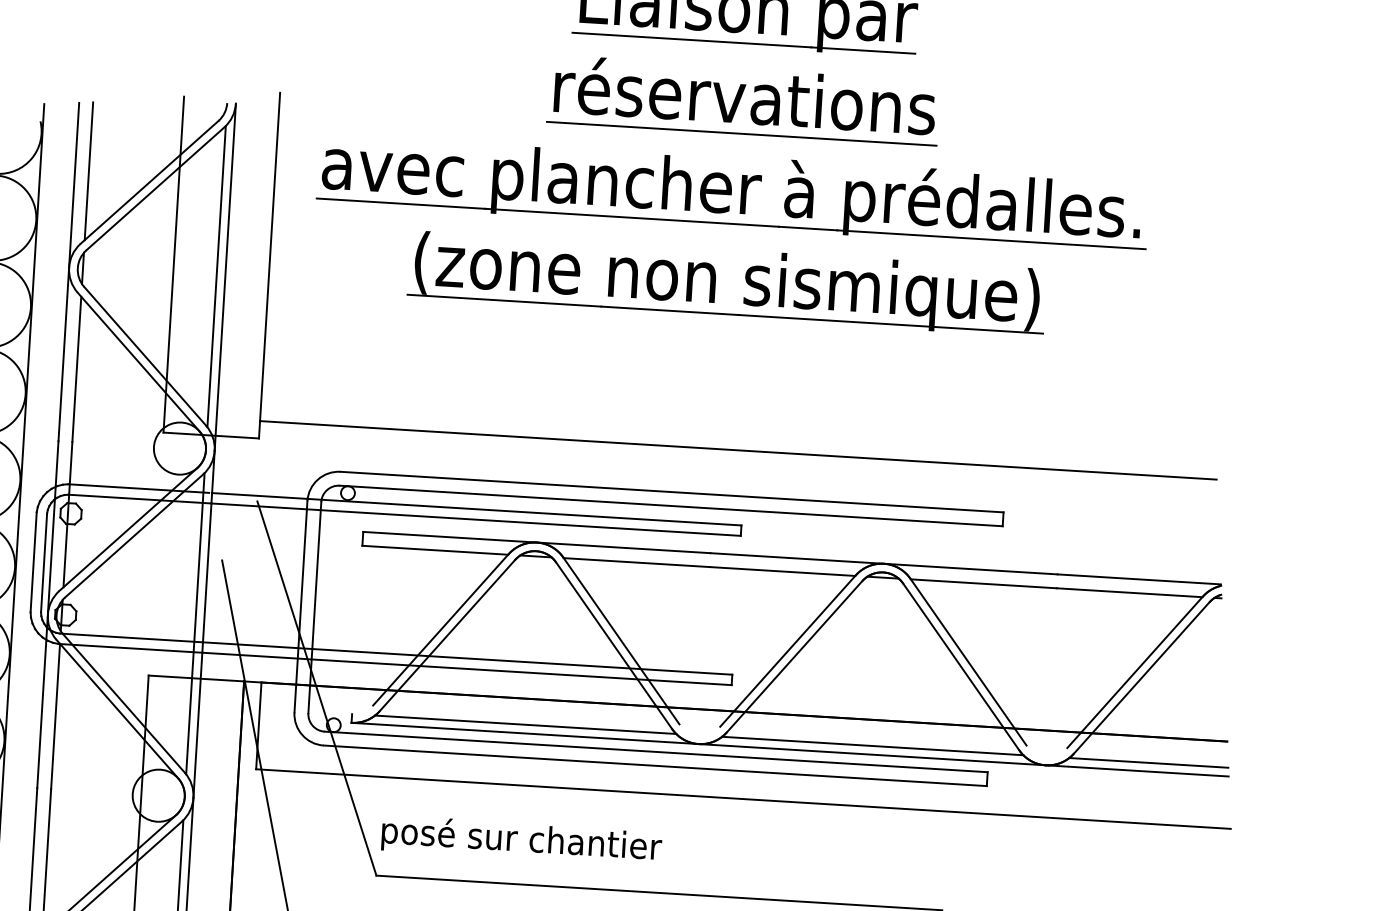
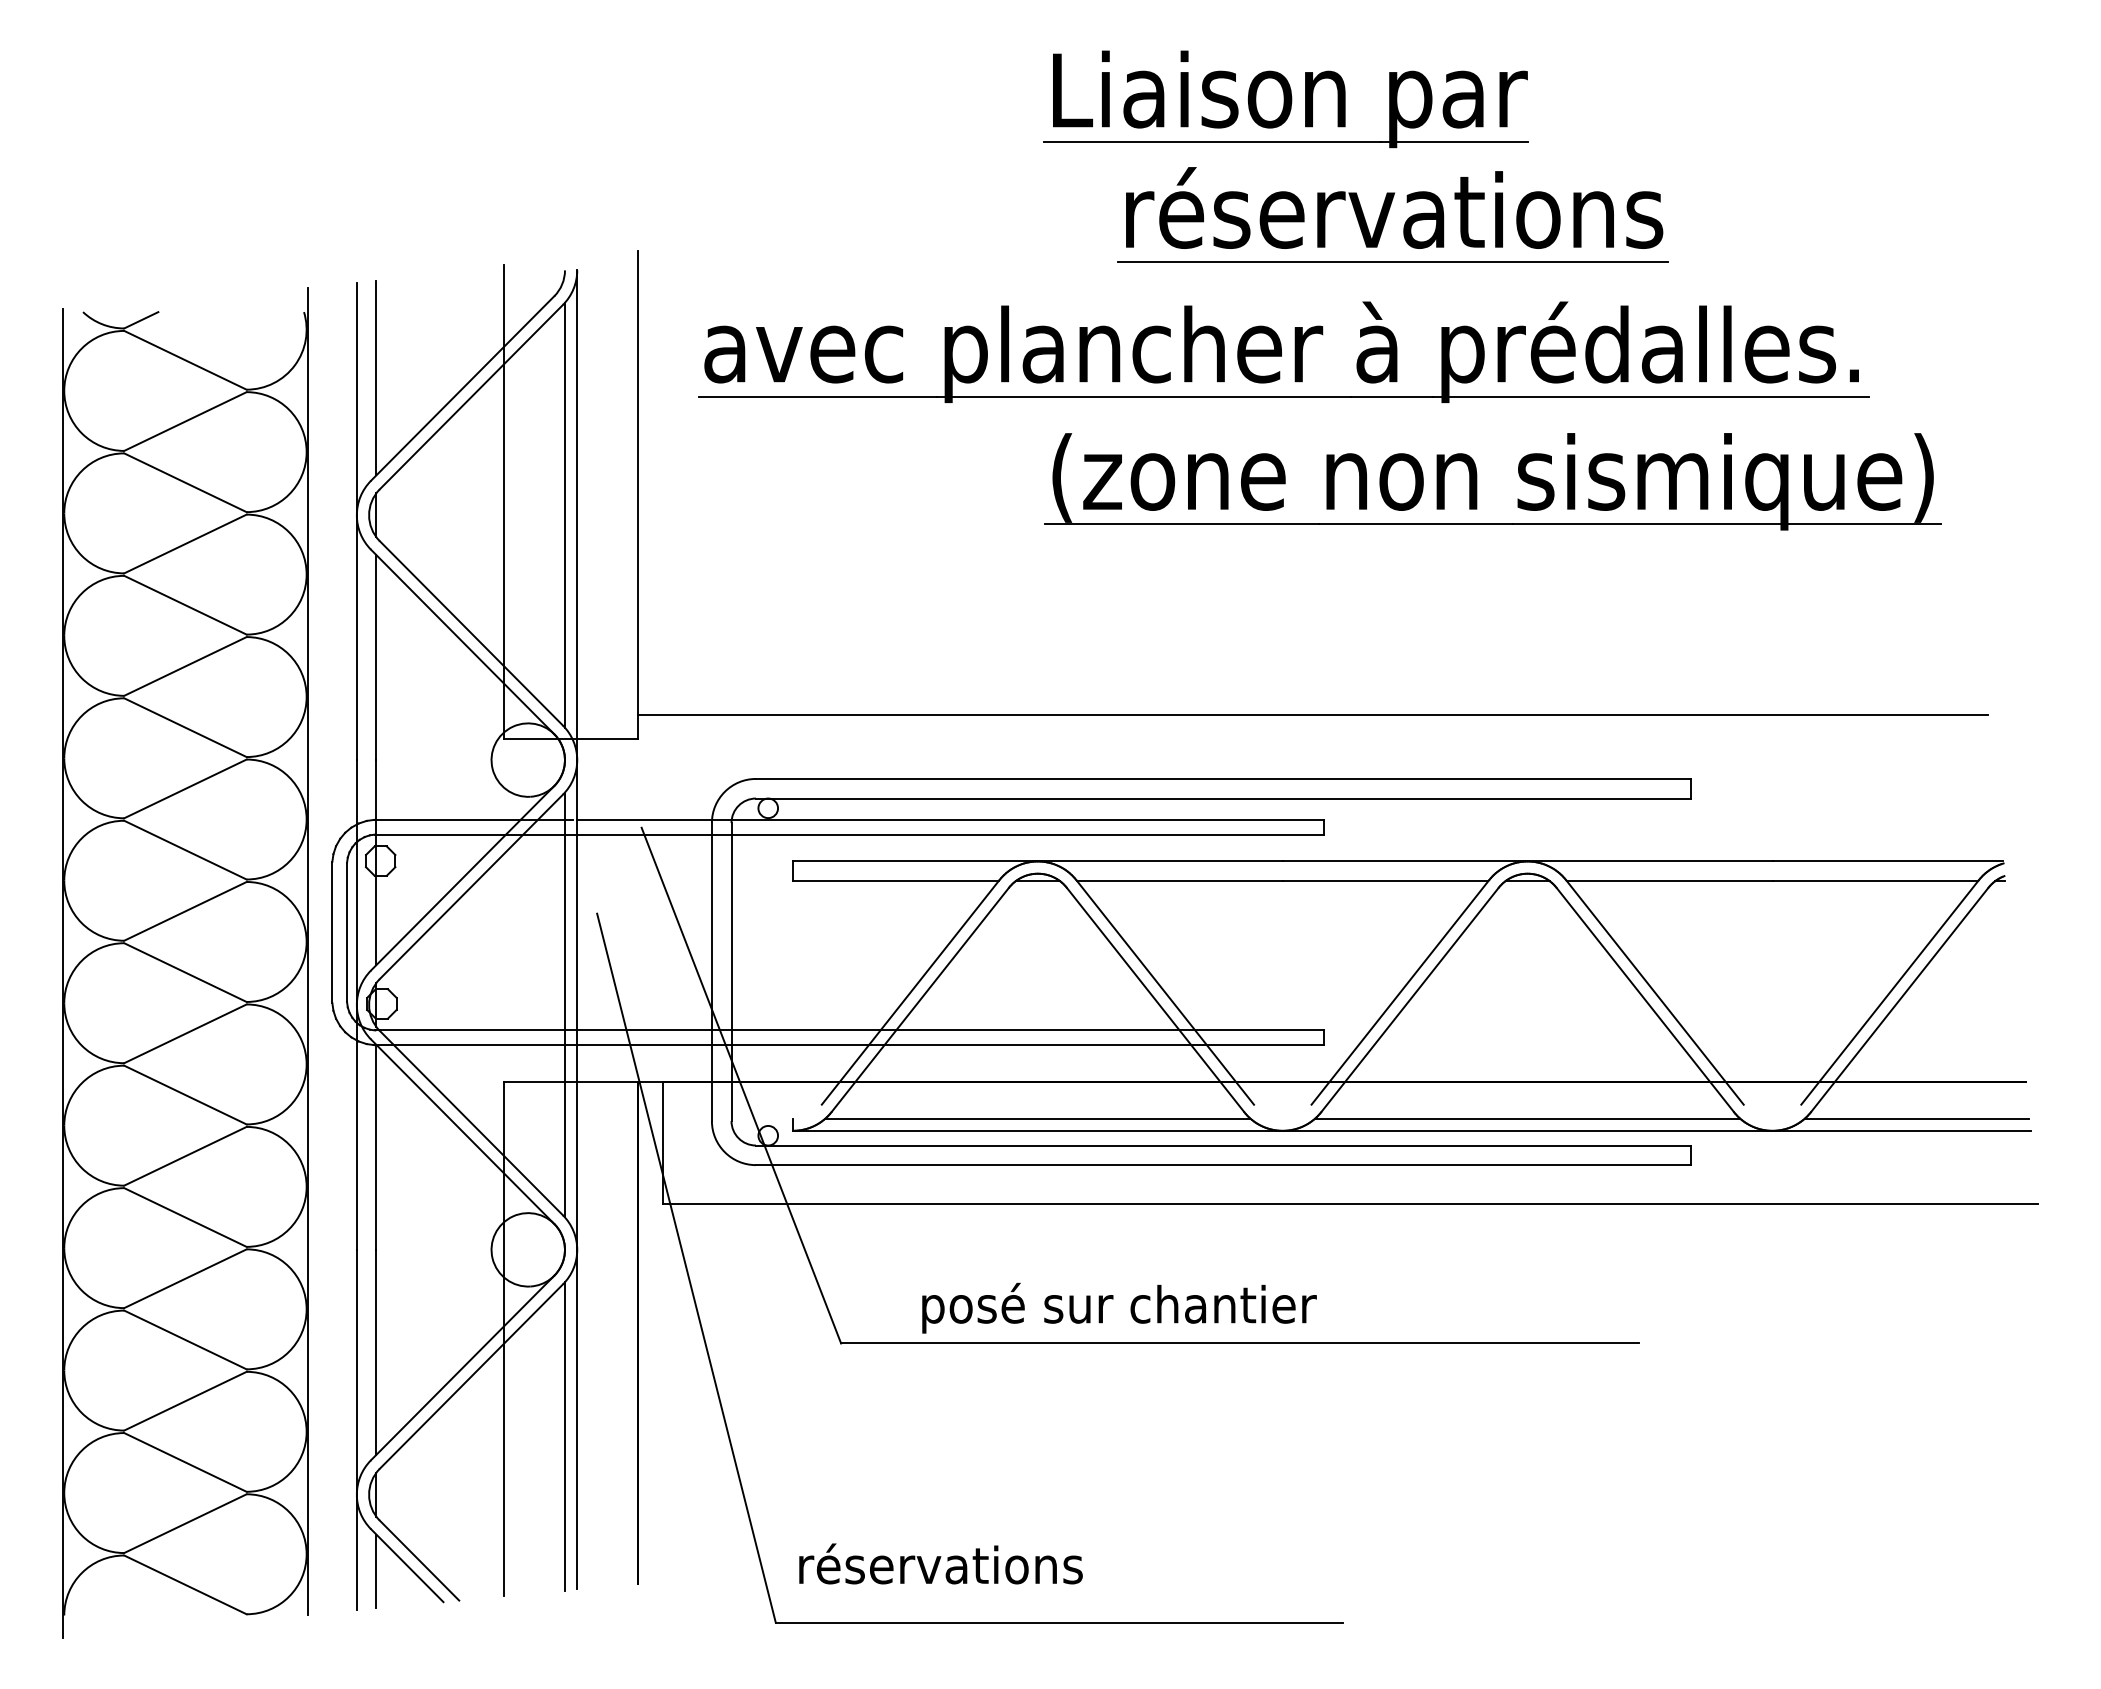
part: (743, 99) -> (1392, 214), moved
part: (716, 283) -> (1477, 481), moved
text: (521, 840) -> (1119, 1307), moved

